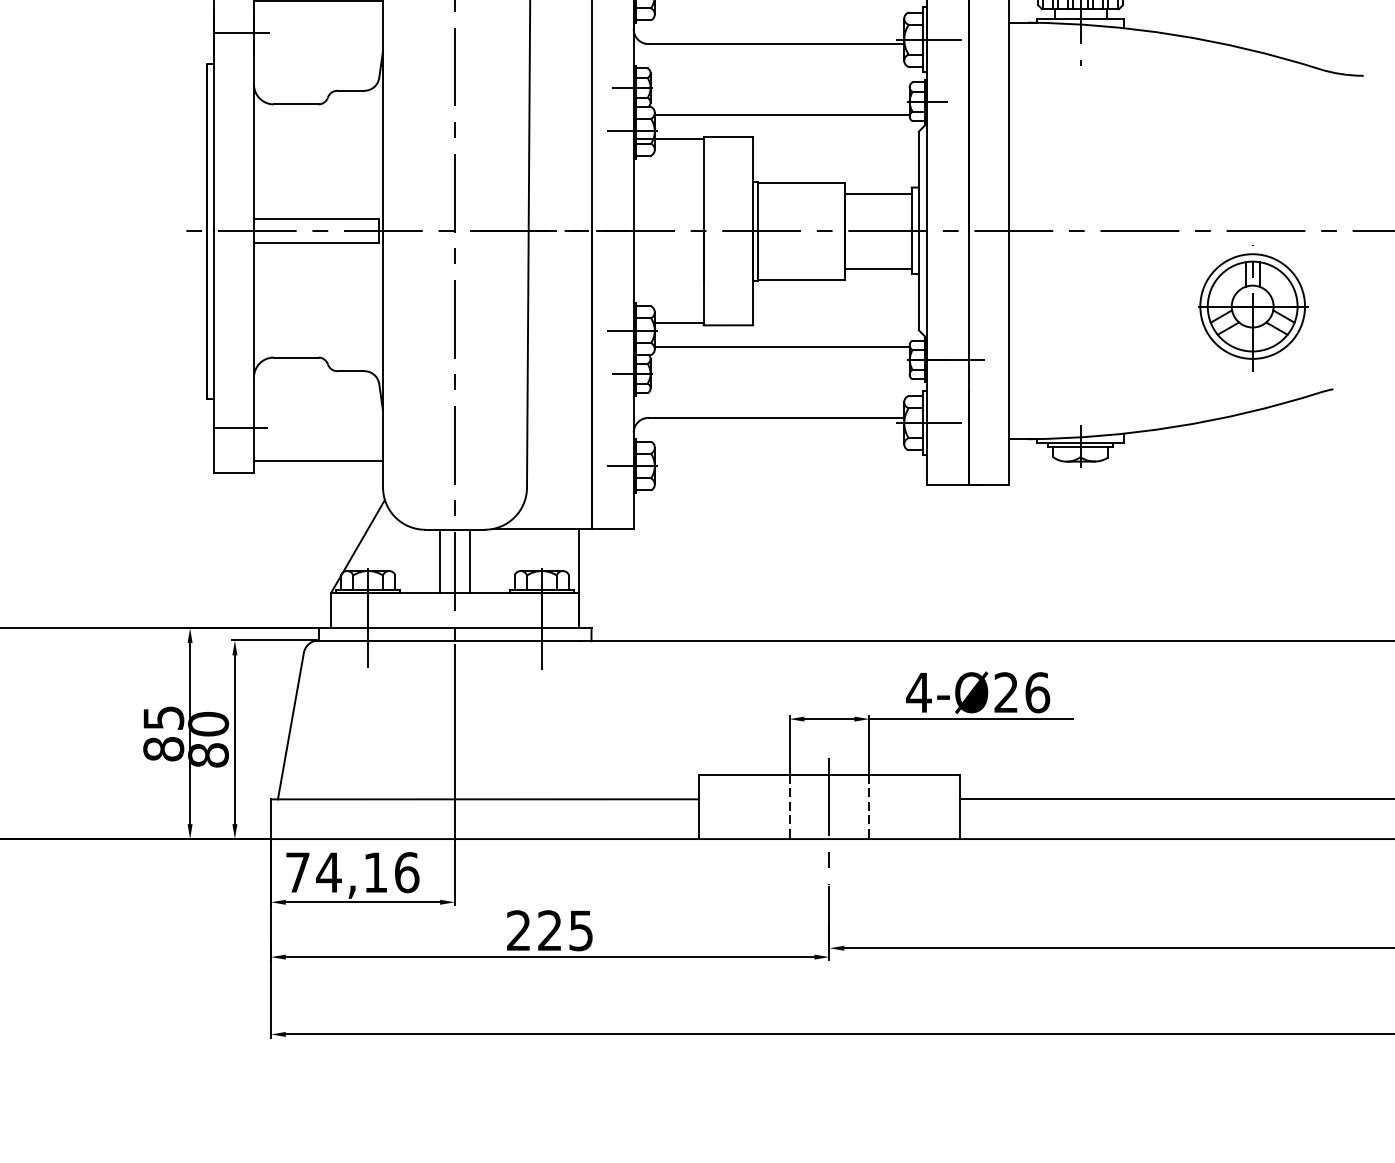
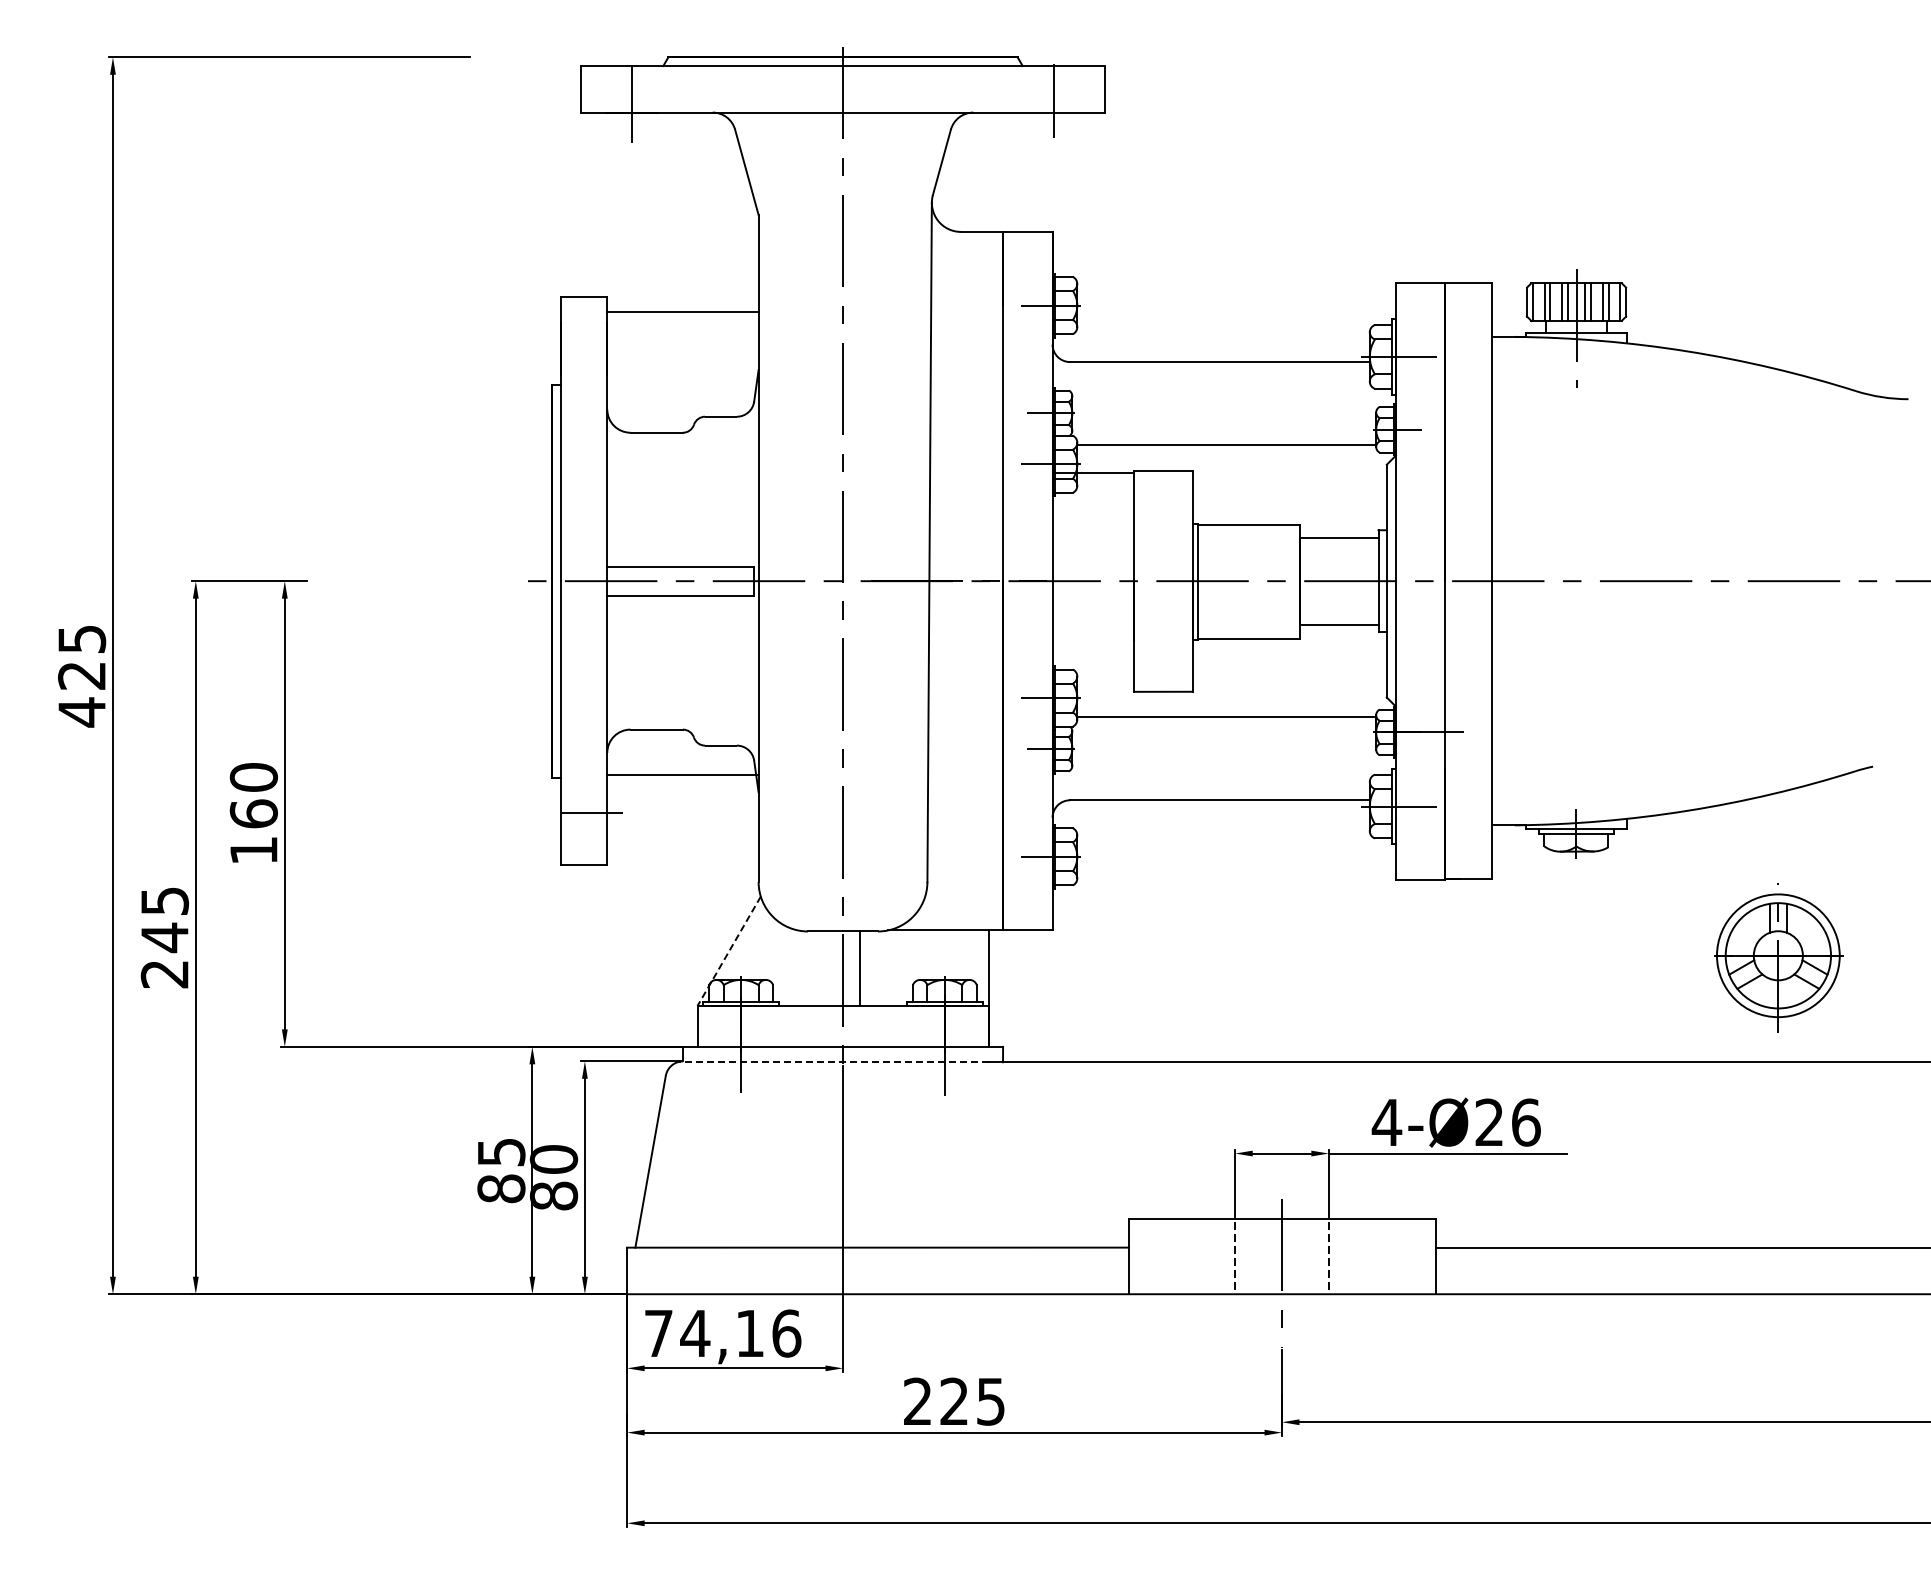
line: (241, 32) -> (592, 348), removed
part: (1252, 308) -> (1778, 957), moved
line: (678, 322) -> (1105, 688), removed
line: (318, 460) -> (682, 775), moved
line: (357, 546) -> (728, 951), solid -> dashed
line: (440, 561) -> (825, 968), removed
line: (446, 641) -> (832, 1062), solid -> dashed

